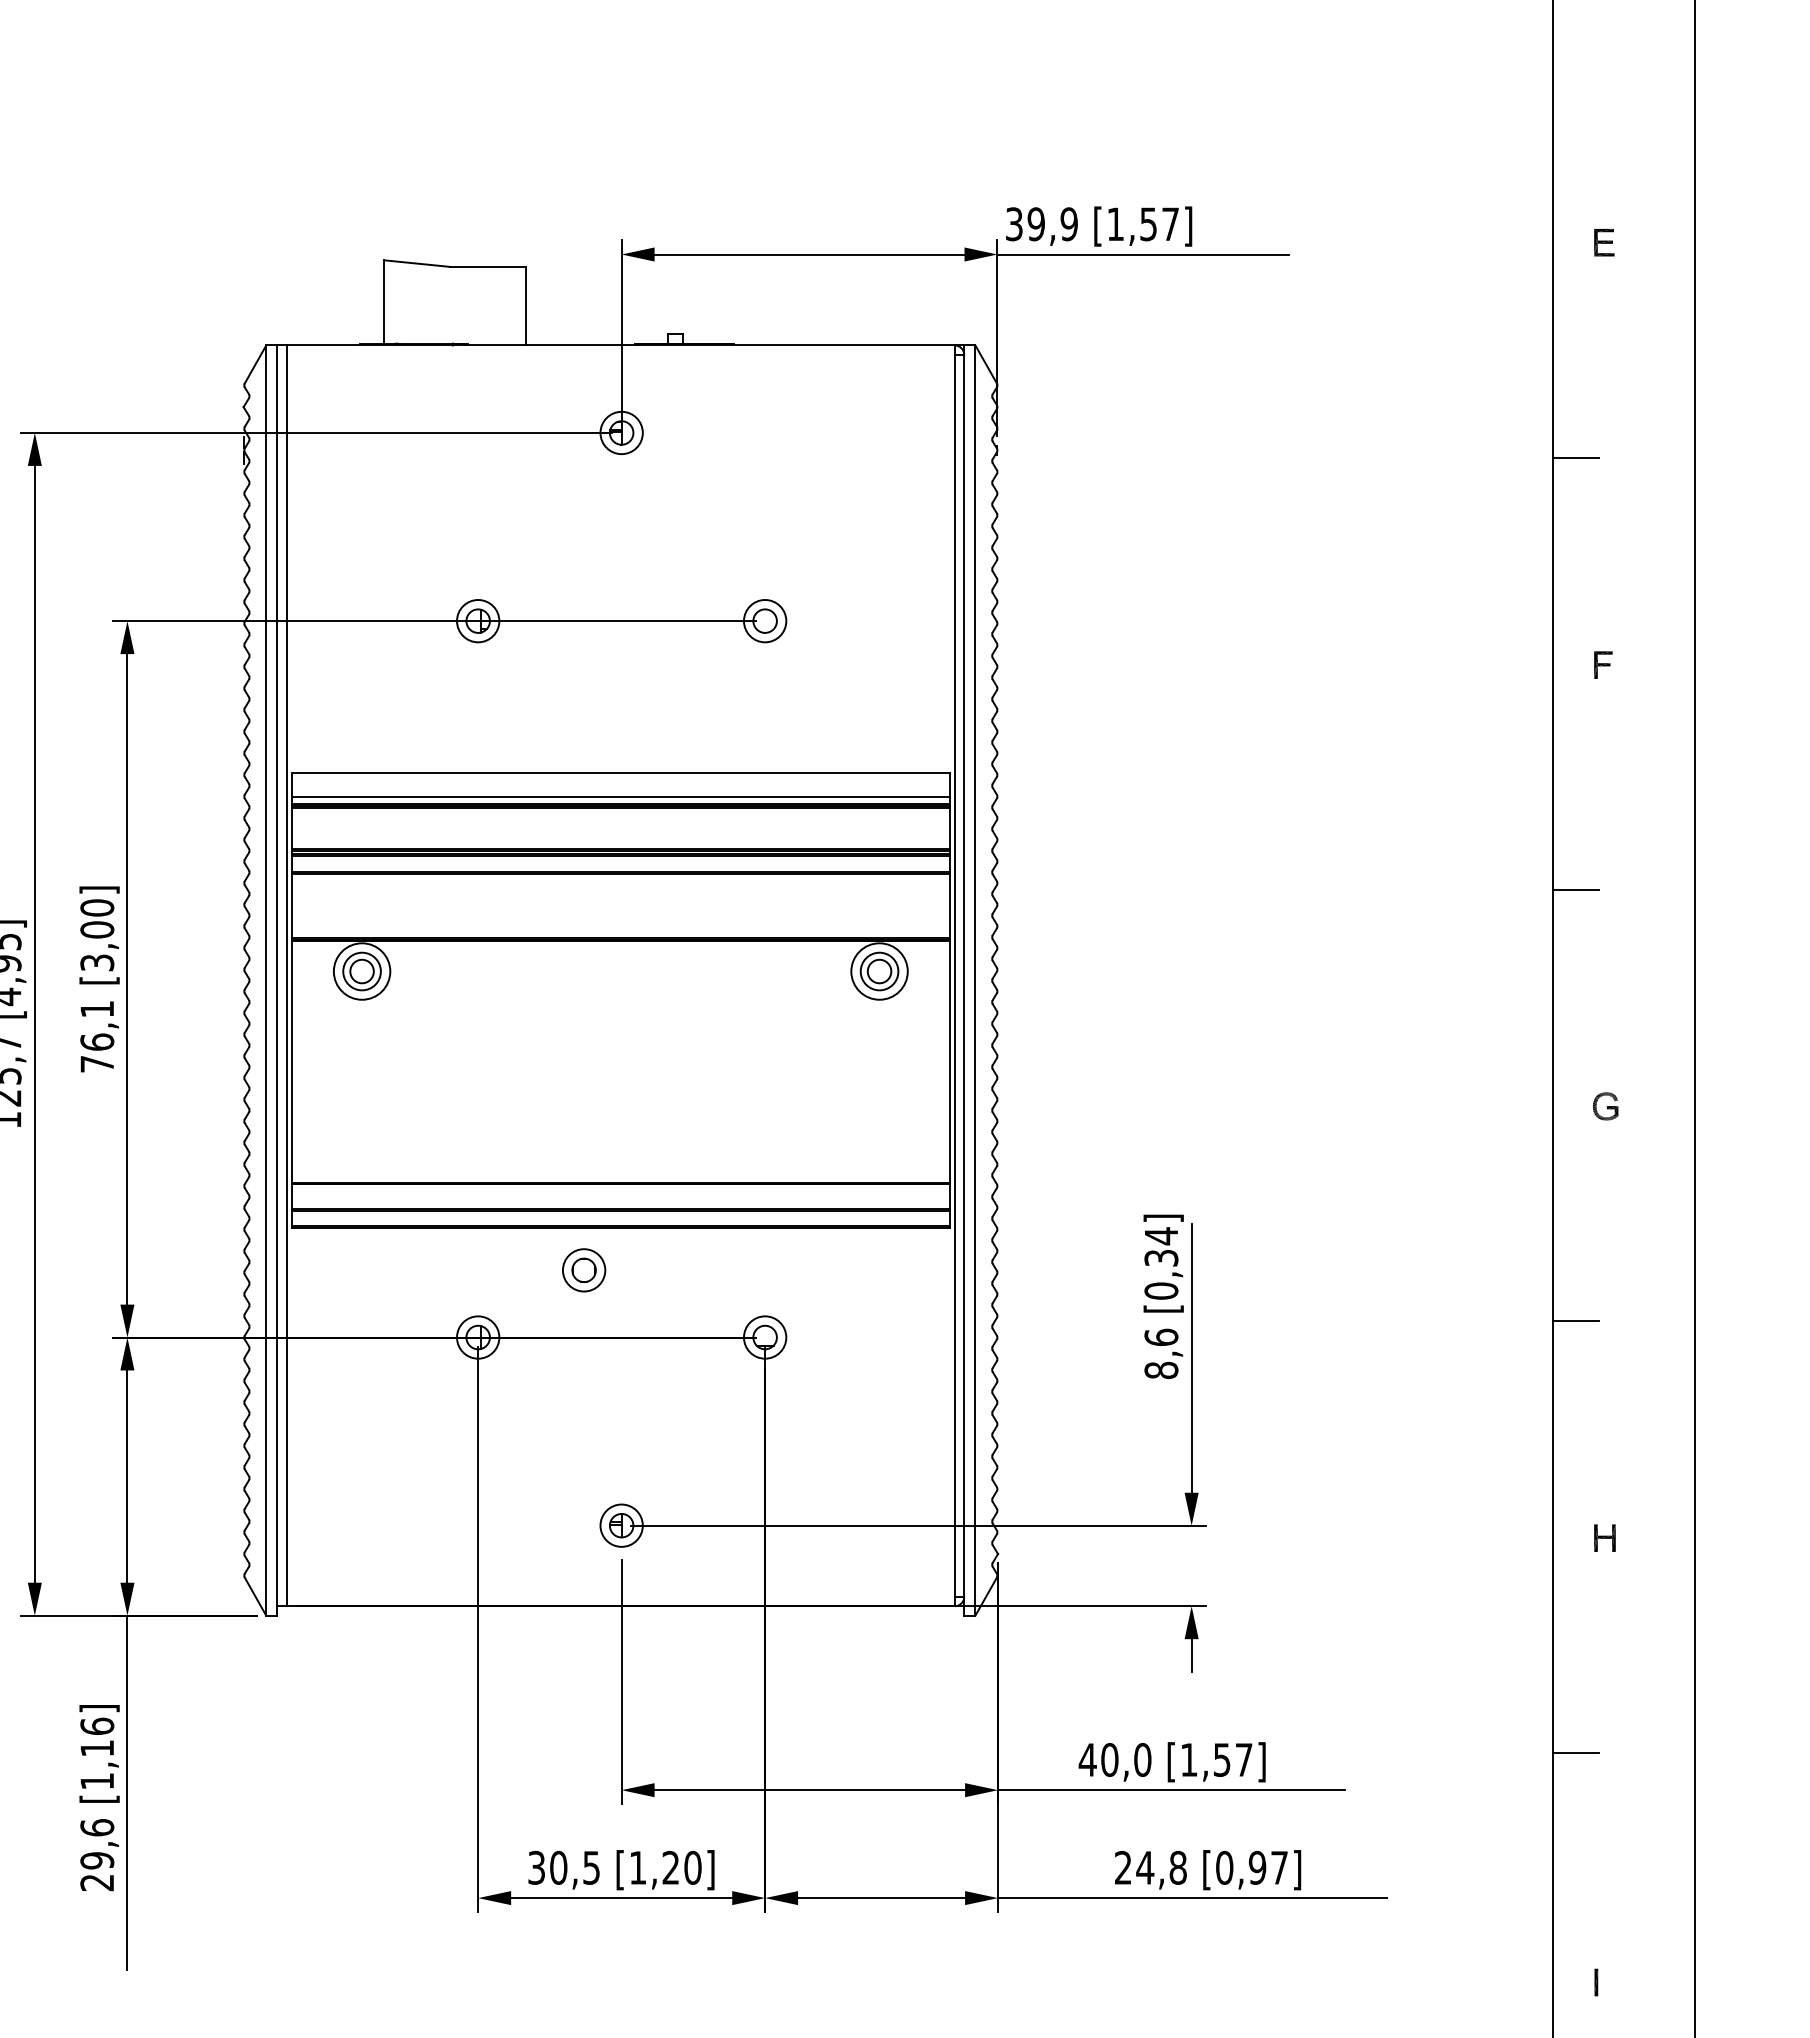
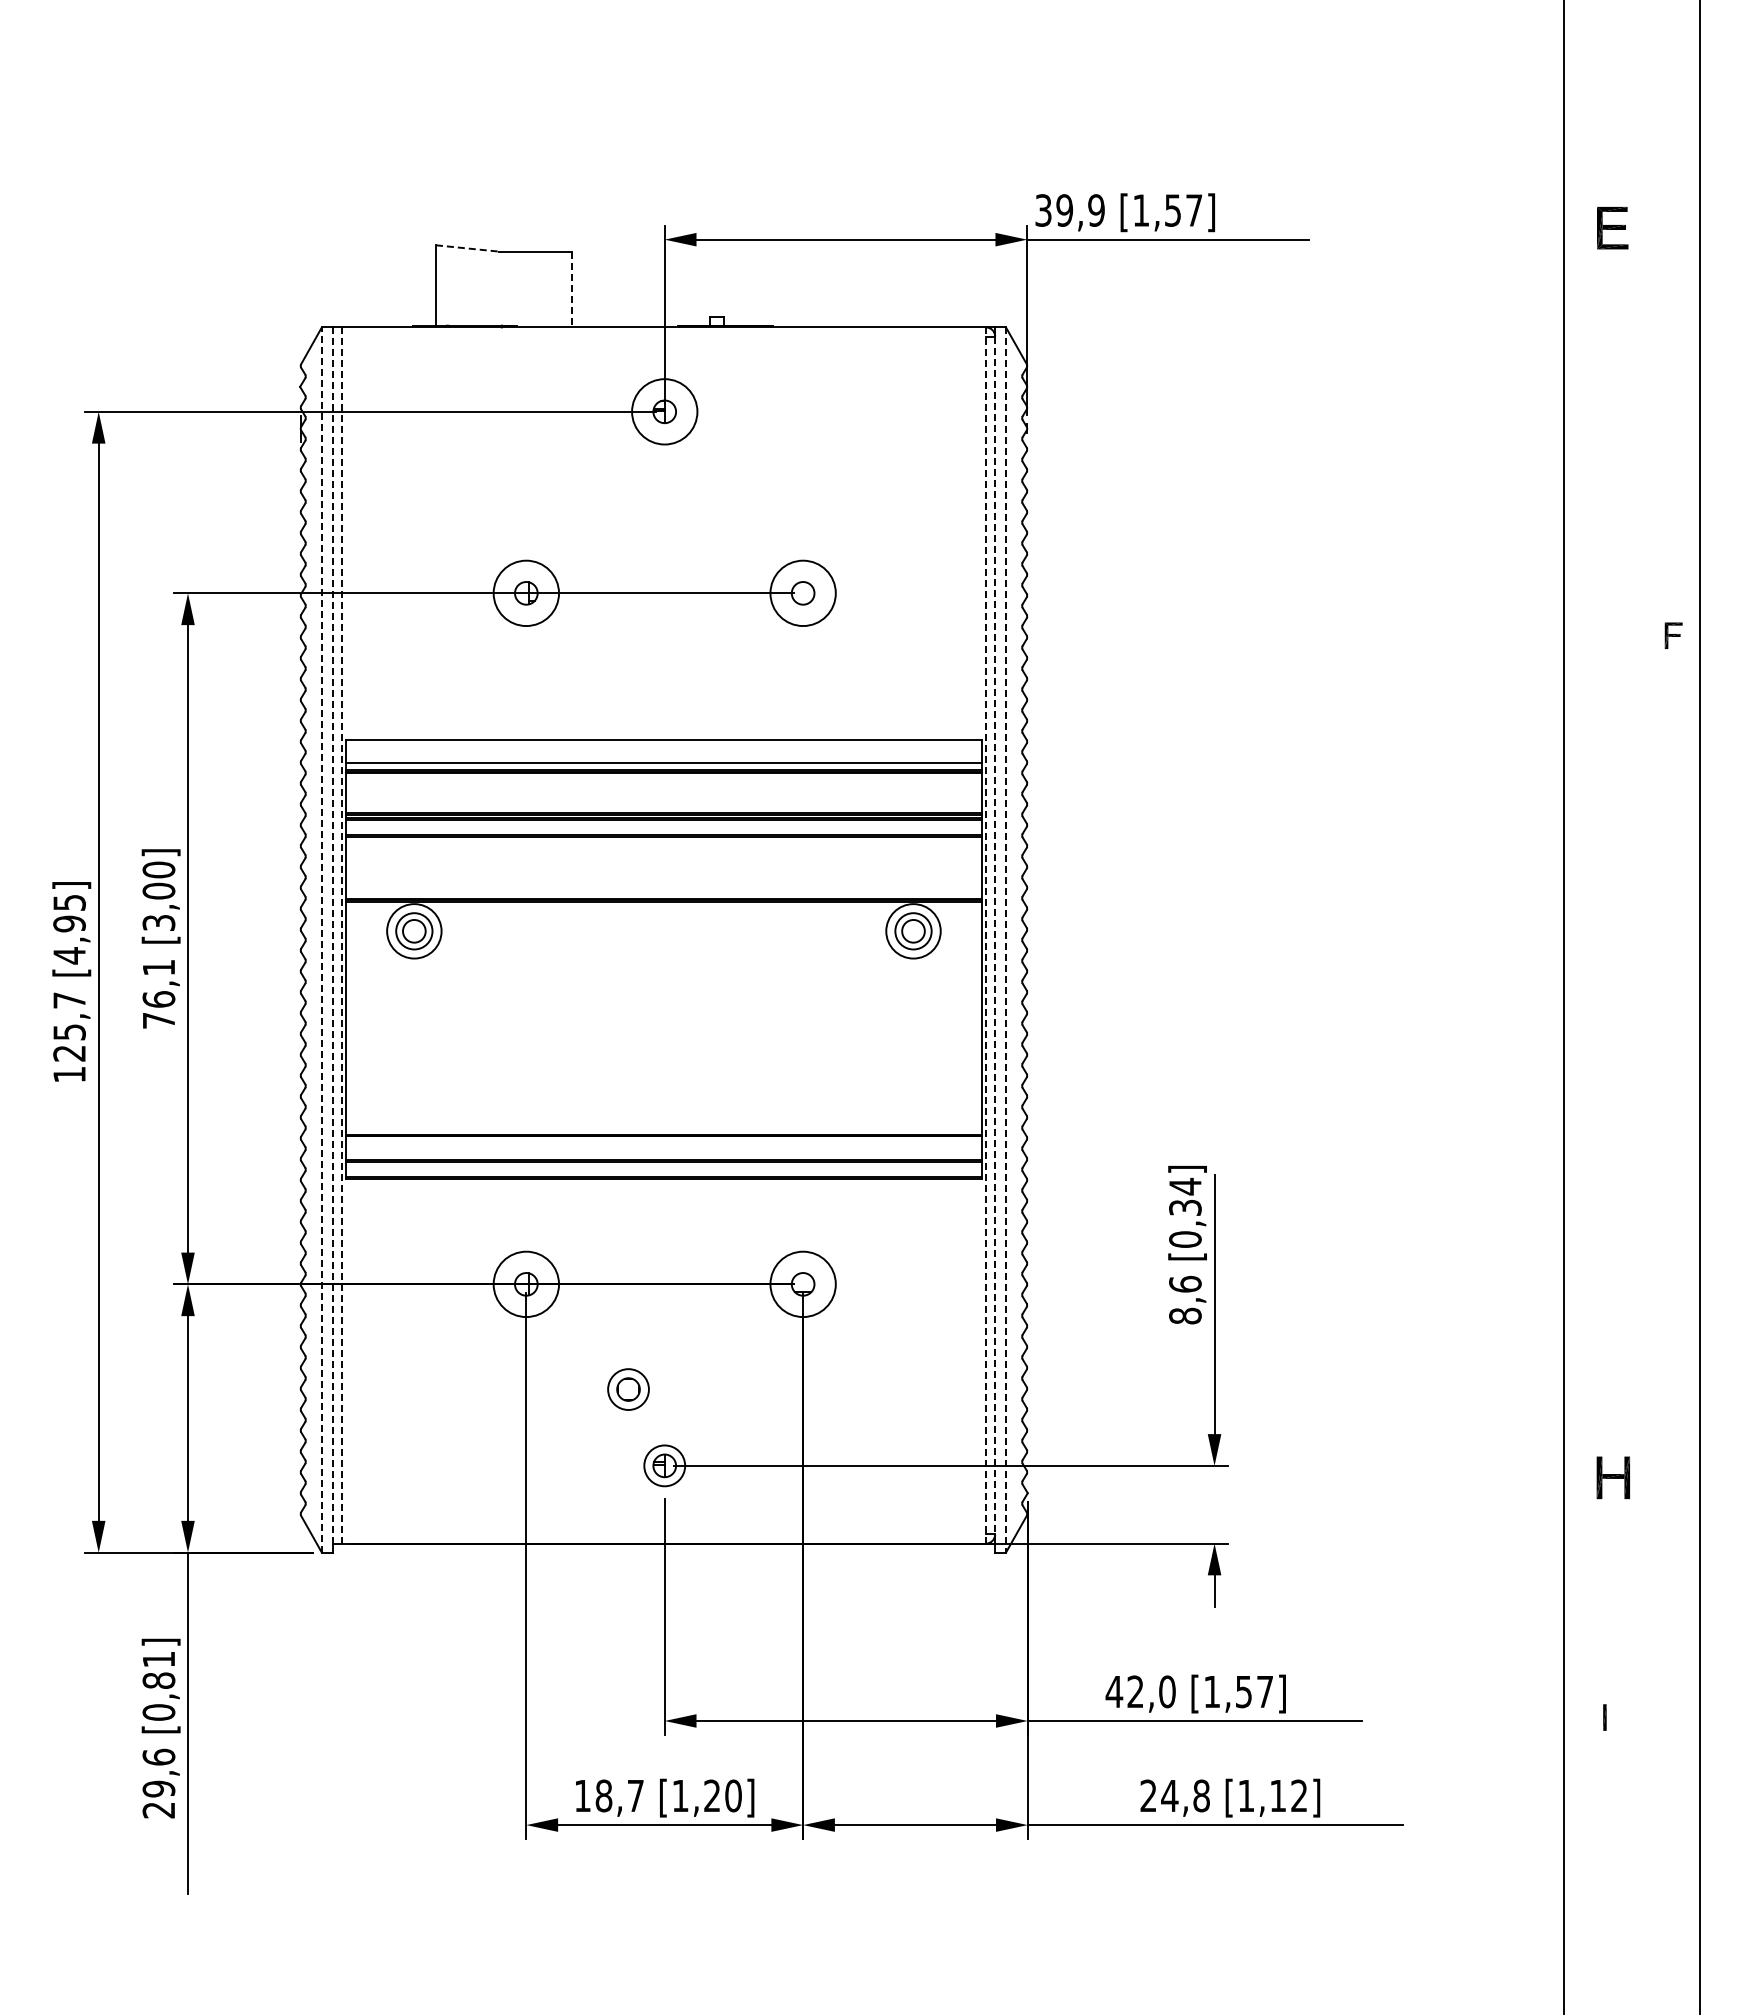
part: (1604, 242) -> (1612, 228), size x1.6
line: (417, 263) -> (467, 248), solid -> dashed
line: (526, 306) -> (572, 289), solid -> dashed
circle: (621, 432) -> (664, 411), size x1.6
line: (1576, 457) -> (1585, 435), removed
circle: (477, 620) -> (525, 592), size x1.6
circle: (764, 620) -> (802, 592), size x1.6
part: (1603, 664) -> (1673, 635), moved
line: (1576, 889) -> (1585, 852), removed
line: (955, 975) -> (986, 935), solid -> dashed
line: (964, 975) -> (995, 935), solid -> dashed
line: (277, 976) -> (332, 936), solid -> dashed
line: (286, 976) -> (341, 936), solid -> dashed
line: (265, 981) -> (321, 940), solid -> dashed
line: (974, 981) -> (1005, 940), solid -> dashed
part: (1605, 1105) -> (1613, 1060), removed
part: (584, 1270) -> (628, 1389), moved
line: (1576, 1321) -> (1585, 1268), removed
circle: (477, 1336) -> (525, 1283), size x1.6
circle: (764, 1336) -> (802, 1283), size x1.6
part: (1604, 1537) -> (1612, 1477), size x1.6
text: (96, 1753) -> (158, 1685), [1,16] -> [0,81]
line: (1576, 1753) -> (1585, 1685), removed
text: (1109, 1759) -> (1135, 1691), 40,0 -> 42,0
text: (563, 1867) -> (608, 1795), 30,5 -> 18,7
text: (1251, 1867) -> (1272, 1795), [0,97] -> [1,12]
line: (1595, 1982) -> (1604, 1717), moved

